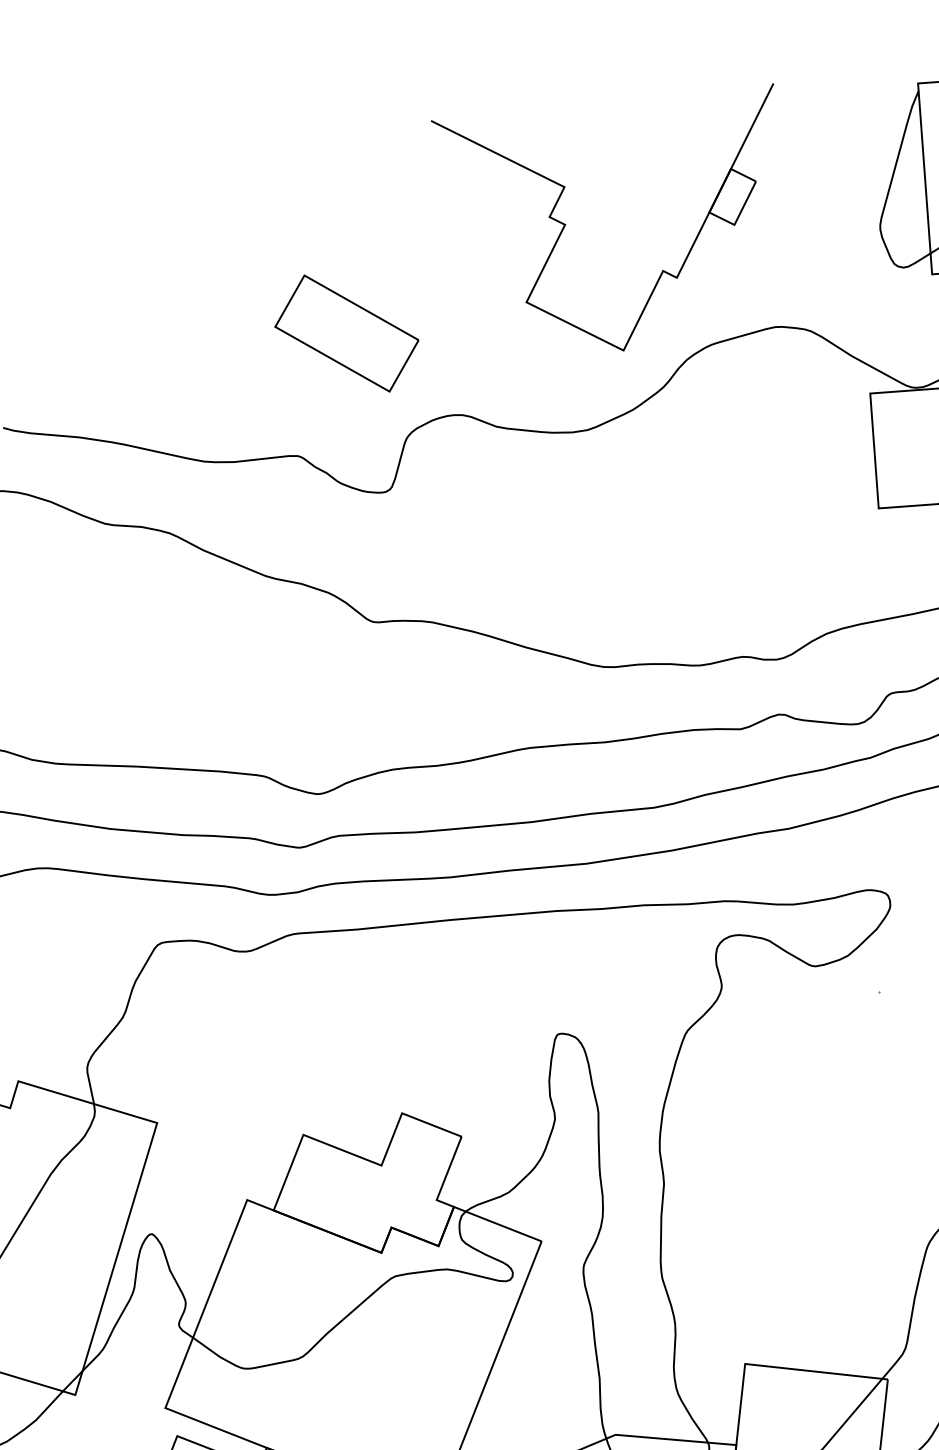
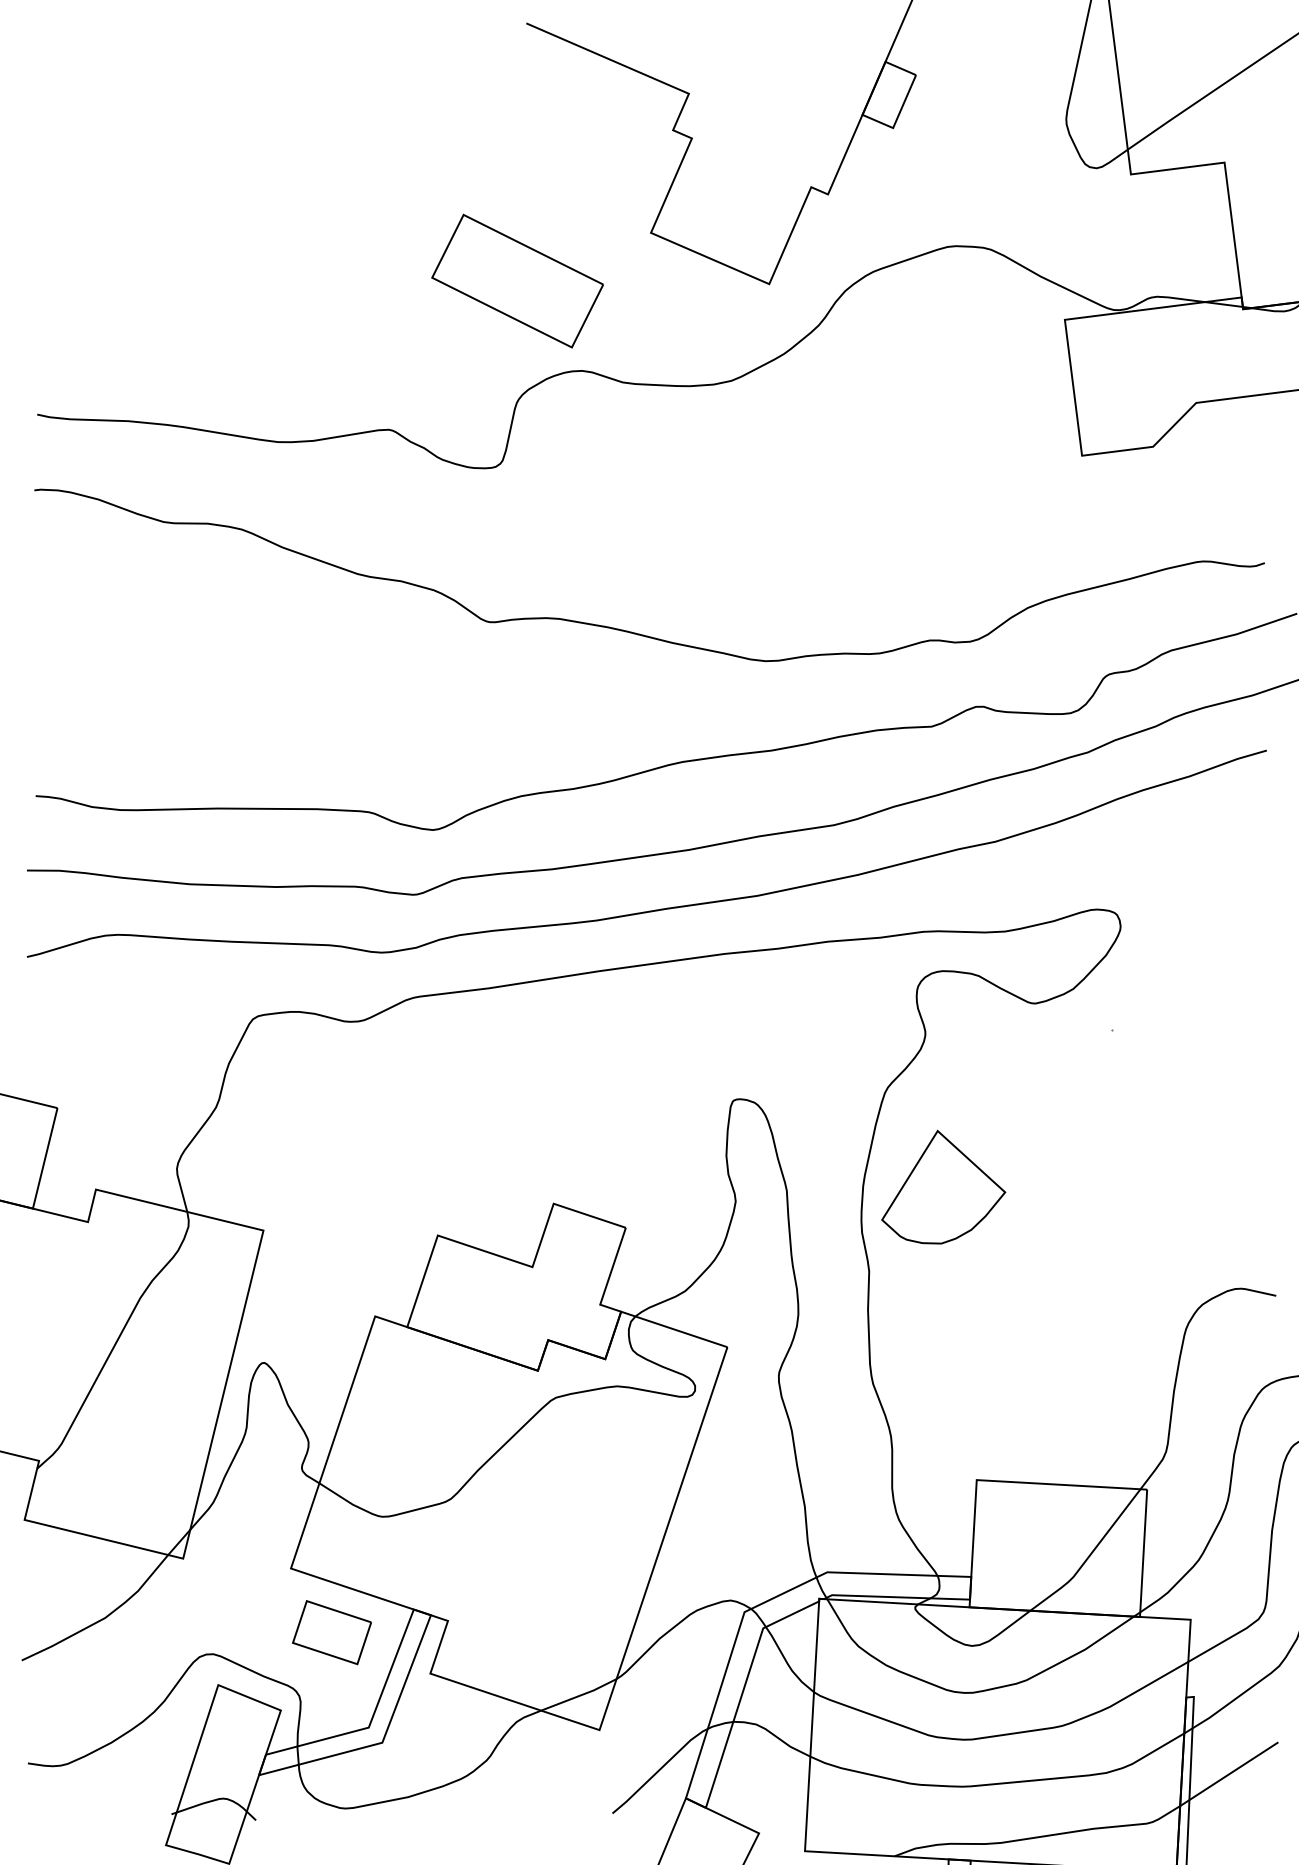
part: (346, 332) -> (517, 280), moved
part: (730, 1115) -> (943, 1186), added

